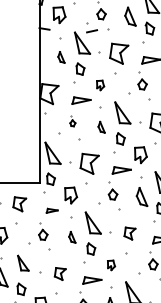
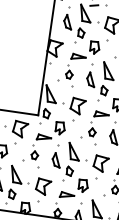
part: (61, 57) -> (68, 22), size x1.67
part: (100, 85) -> (94, 47), size x1.67
part: (72, 120) -> (69, 71), size x1.67
part: (101, 127) -> (90, 79), size x1.67
part: (19, 204) -> (20, 129), size x1.43
part: (52, 210) -> (44, 137), size x1.67
part: (129, 233) -> (100, 163), size x1.67
part: (72, 237) -> (56, 160), size x1.67
part: (22, 262) -> (15, 173), size x1.43
part: (111, 265) -> (83, 186), size x1.67
part: (60, 273) -> (43, 186), size x1.67

